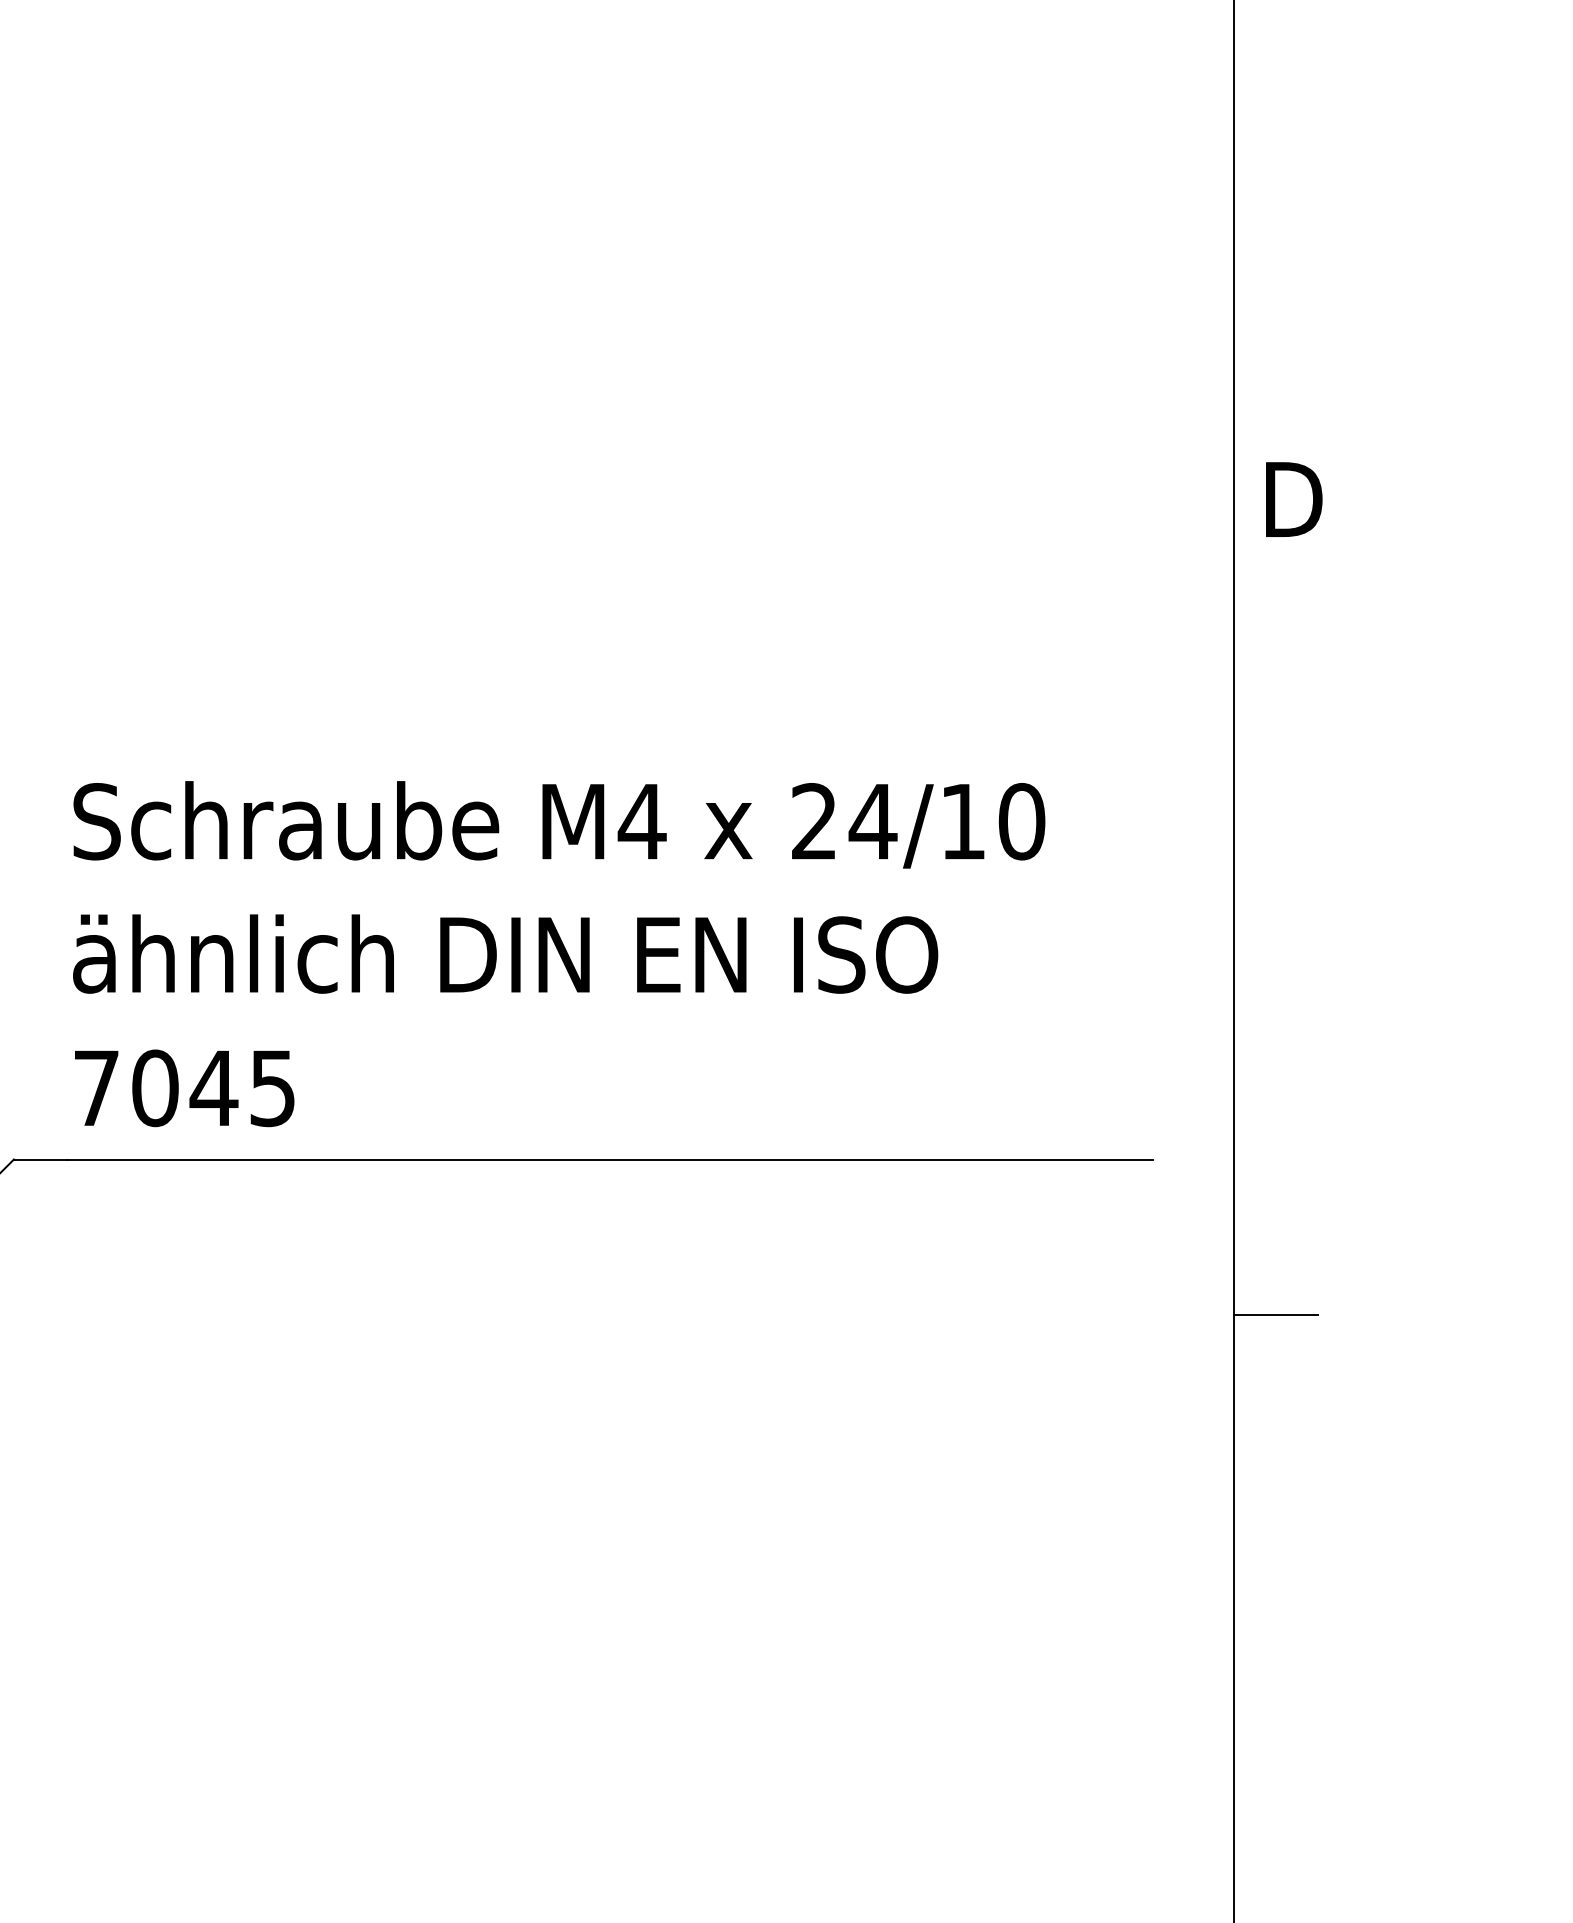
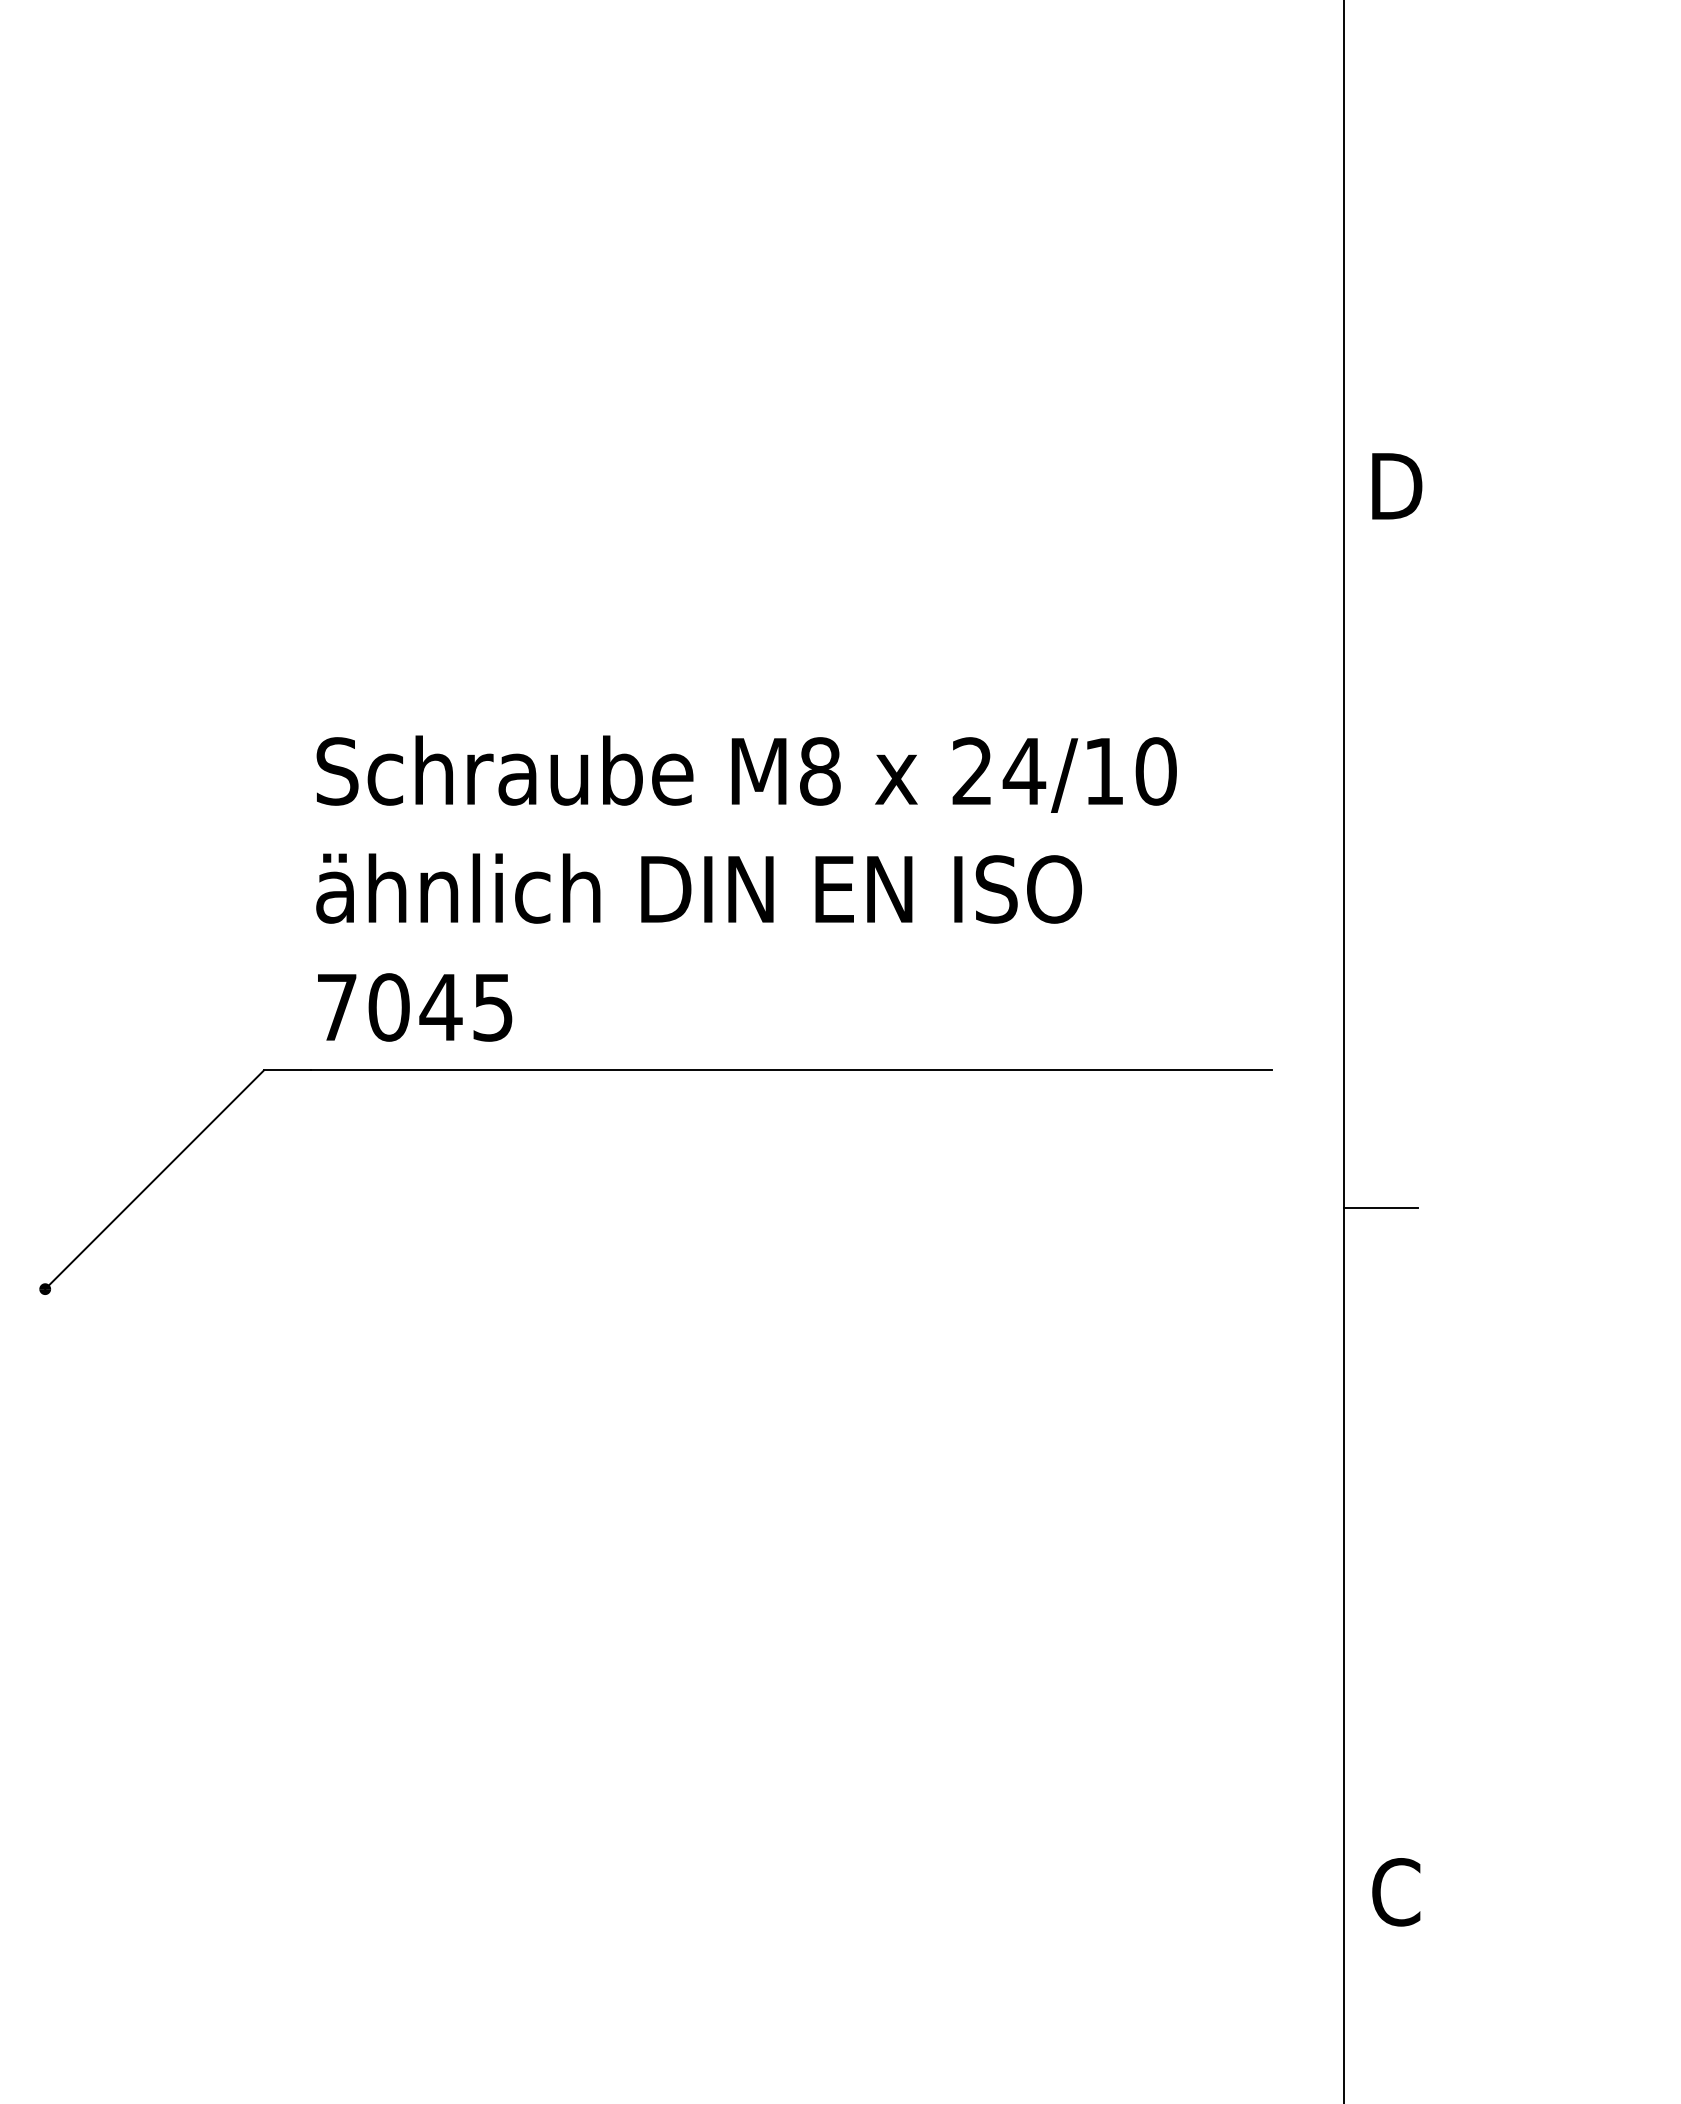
text: (641, 821) -> (819, 771), M4 -> M8

